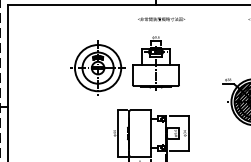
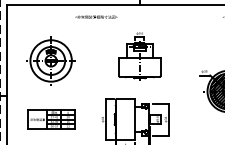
text: (161, 19) -> (96, 17), moved
part: (97, 67) -> (50, 60), moved
part: (56, 133) -> (50, 119), added

